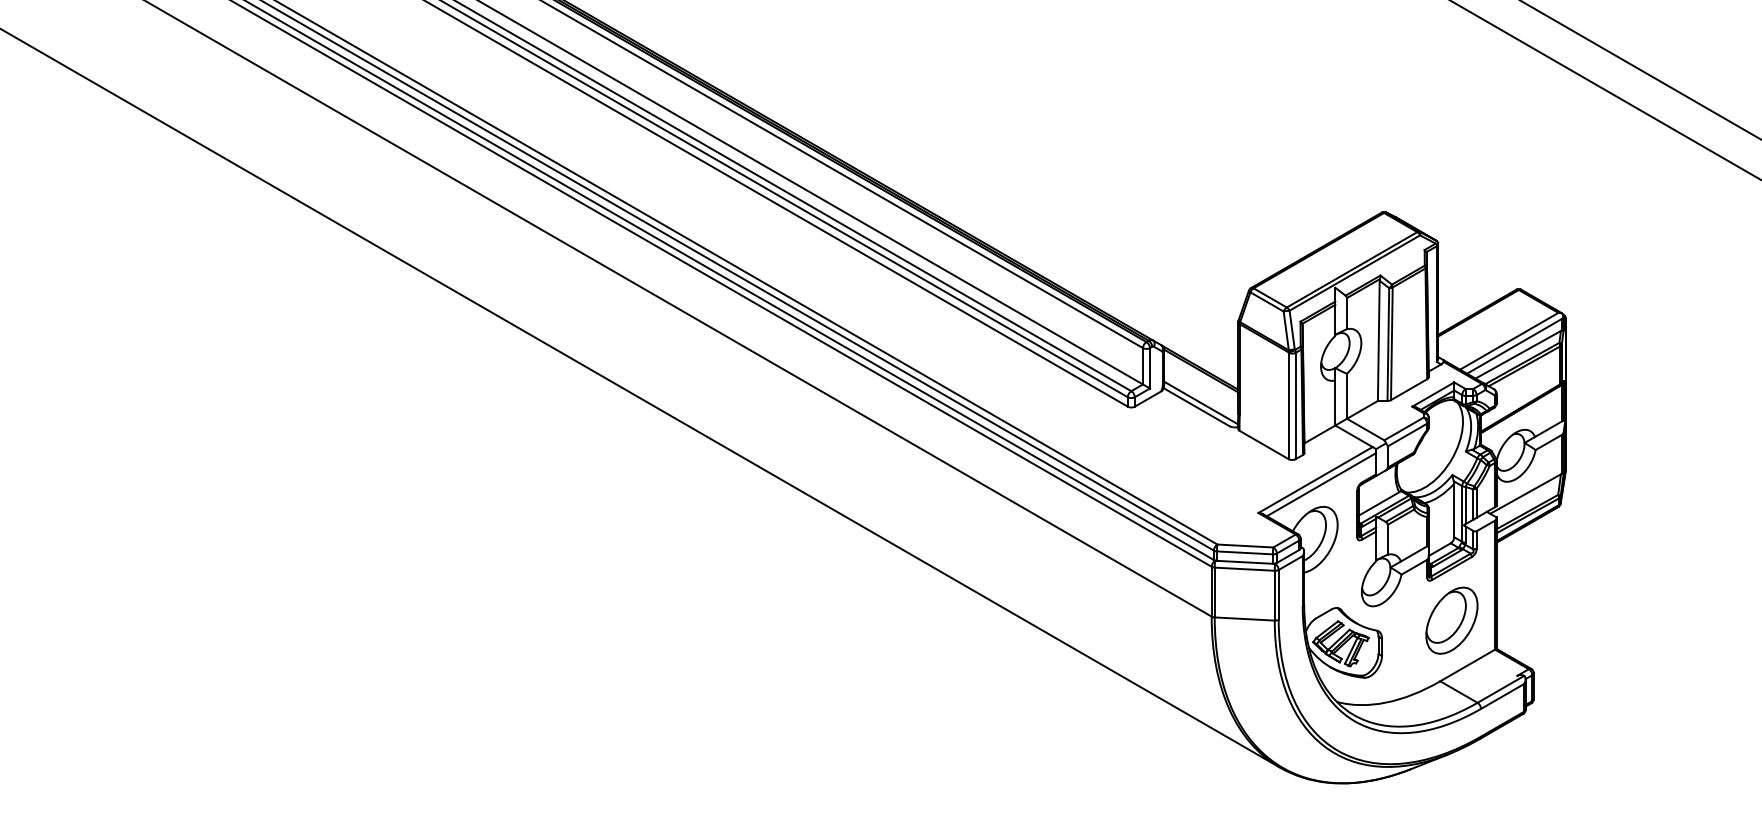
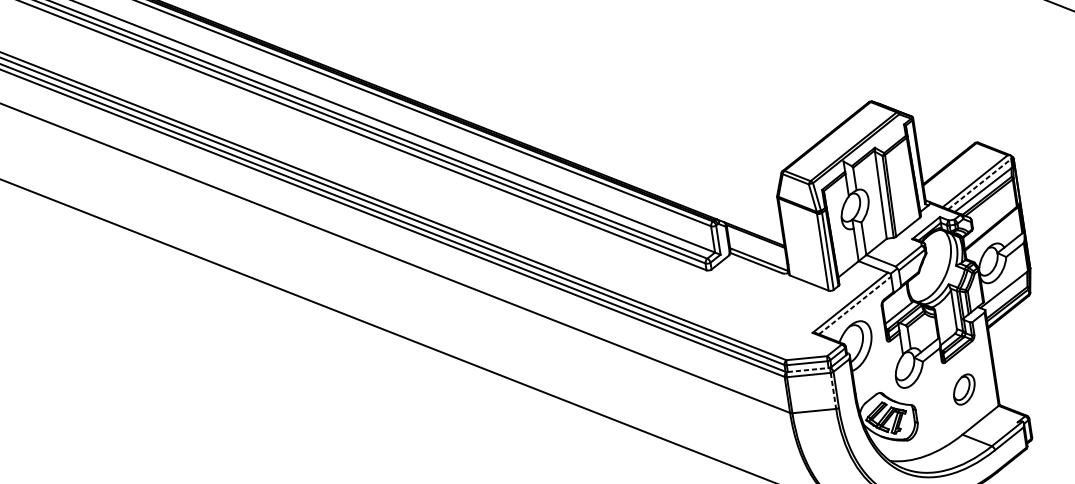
line: (1514, 346) -> (979, 184), solid -> dashed
line: (1321, 484) -> (855, 305), solid -> dashed
line: (1245, 562) -> (808, 370), solid -> dashed
line: (1274, 595) -> (833, 390), solid -> dashed
part: (1451, 620) -> (964, 389), size x0.6

